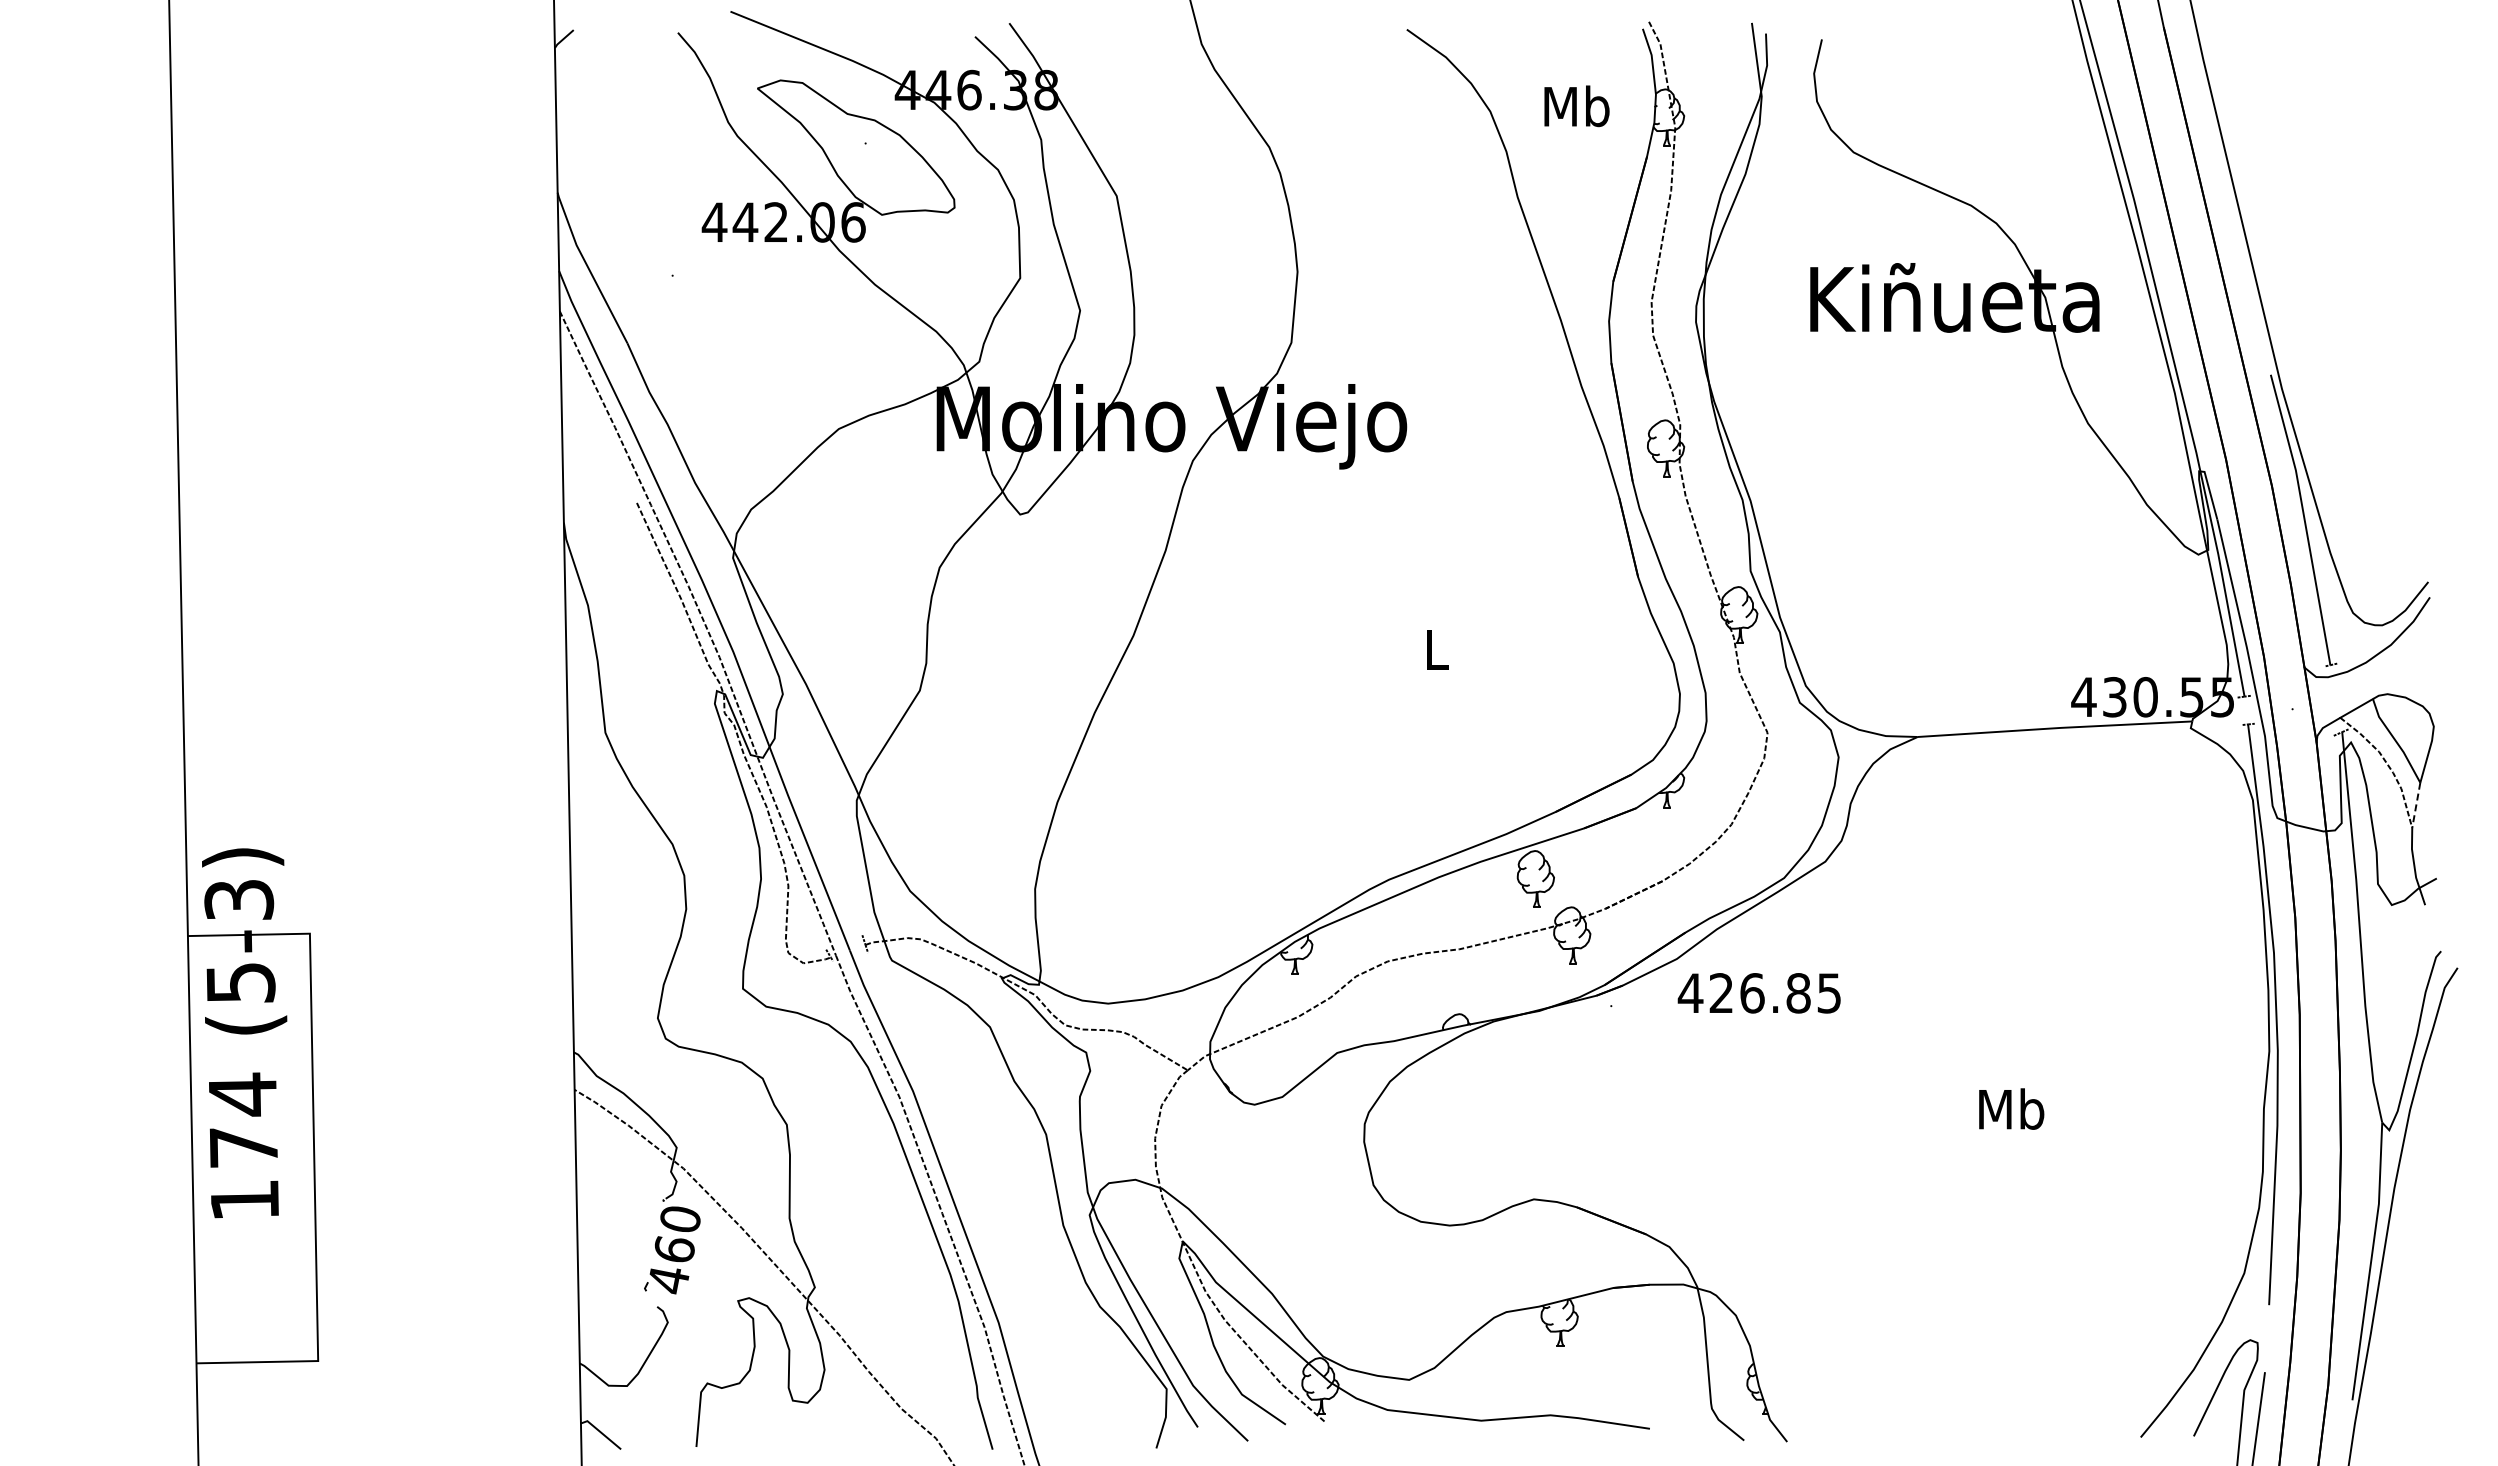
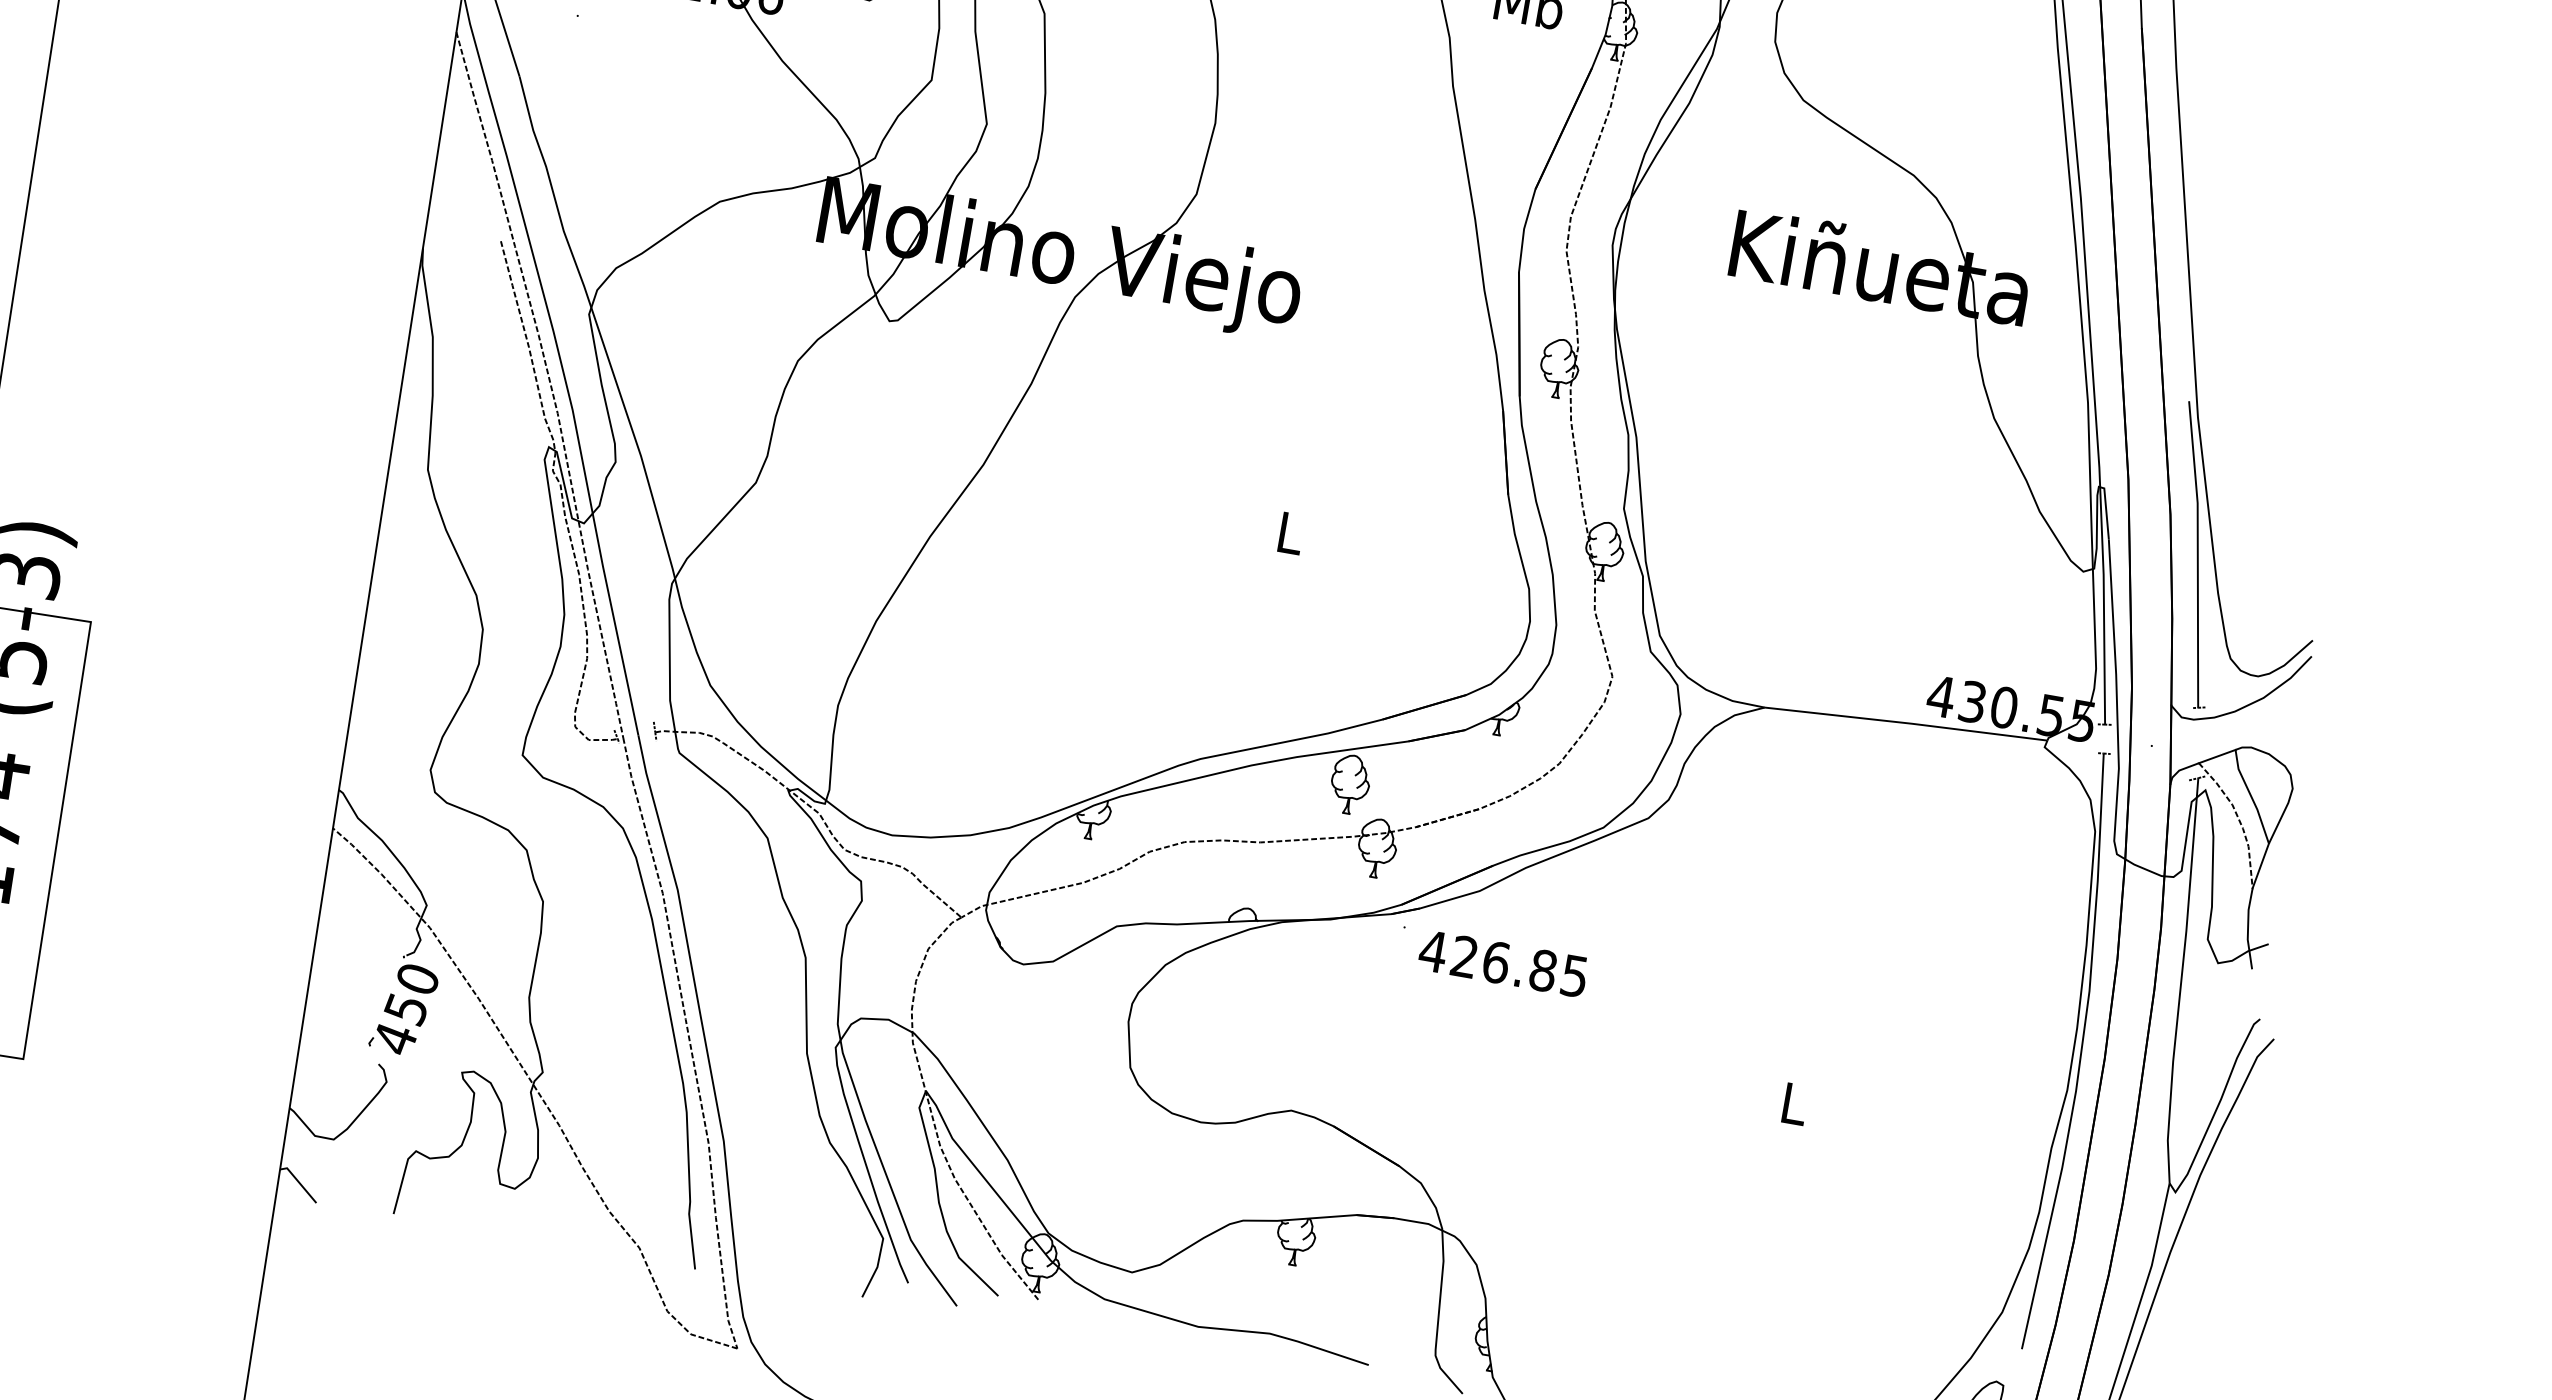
line: (2416, 805) -> (2260, 866), dashed -> solid
text: (1758, 993) -> (1502, 963), moved
text: (2011, 1108) -> (1794, 1102), Mb -> L
text: (673, 1250) -> (405, 1009), 460 -> 450

